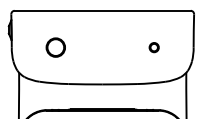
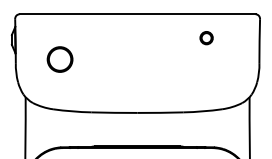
circle: (55, 47) -> (59, 59), moved
part: (153, 47) -> (205, 37), moved

